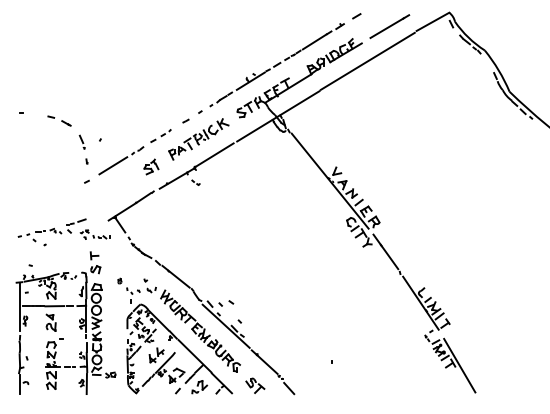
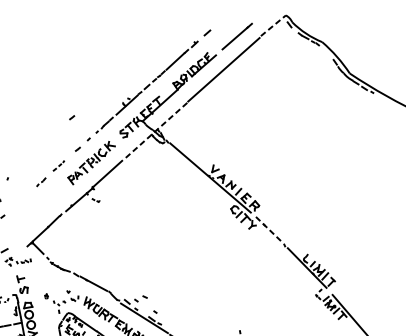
line: (433, 21) -> (273, 25), solid -> dashed
part: (185, 83) -> (71, 117), added
line: (277, 116) -> (155, 131), solid -> dashed
part: (160, 135) -> (58, 165), size x0.7
line: (113, 165) -> (22, 198), removed
part: (151, 166) -> (55, 193), removed
line: (386, 252) -> (269, 230), solid -> dashed

